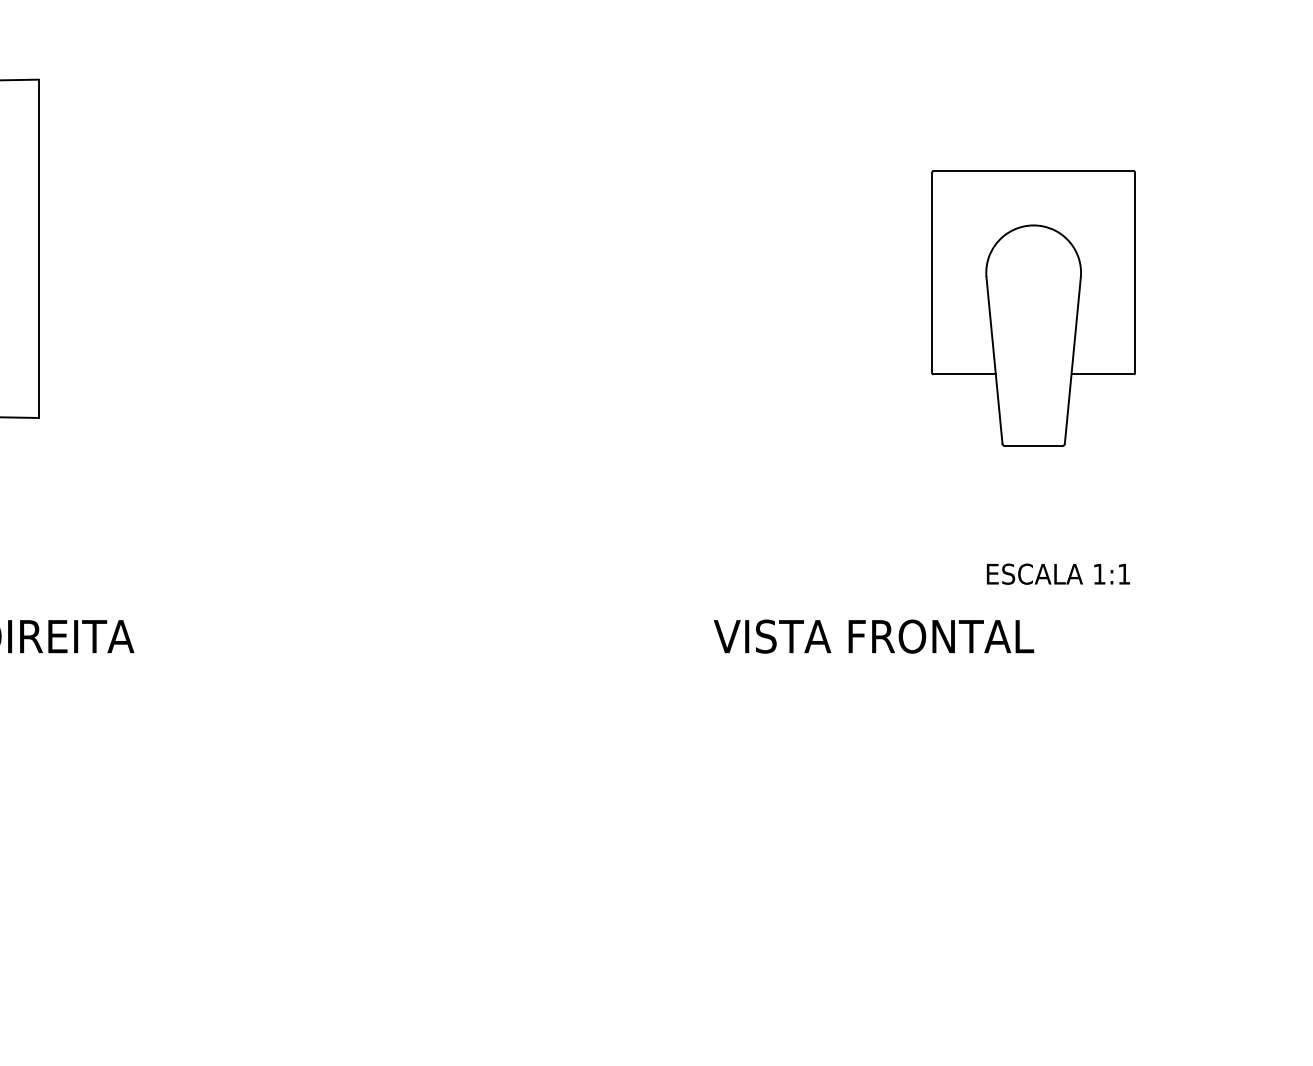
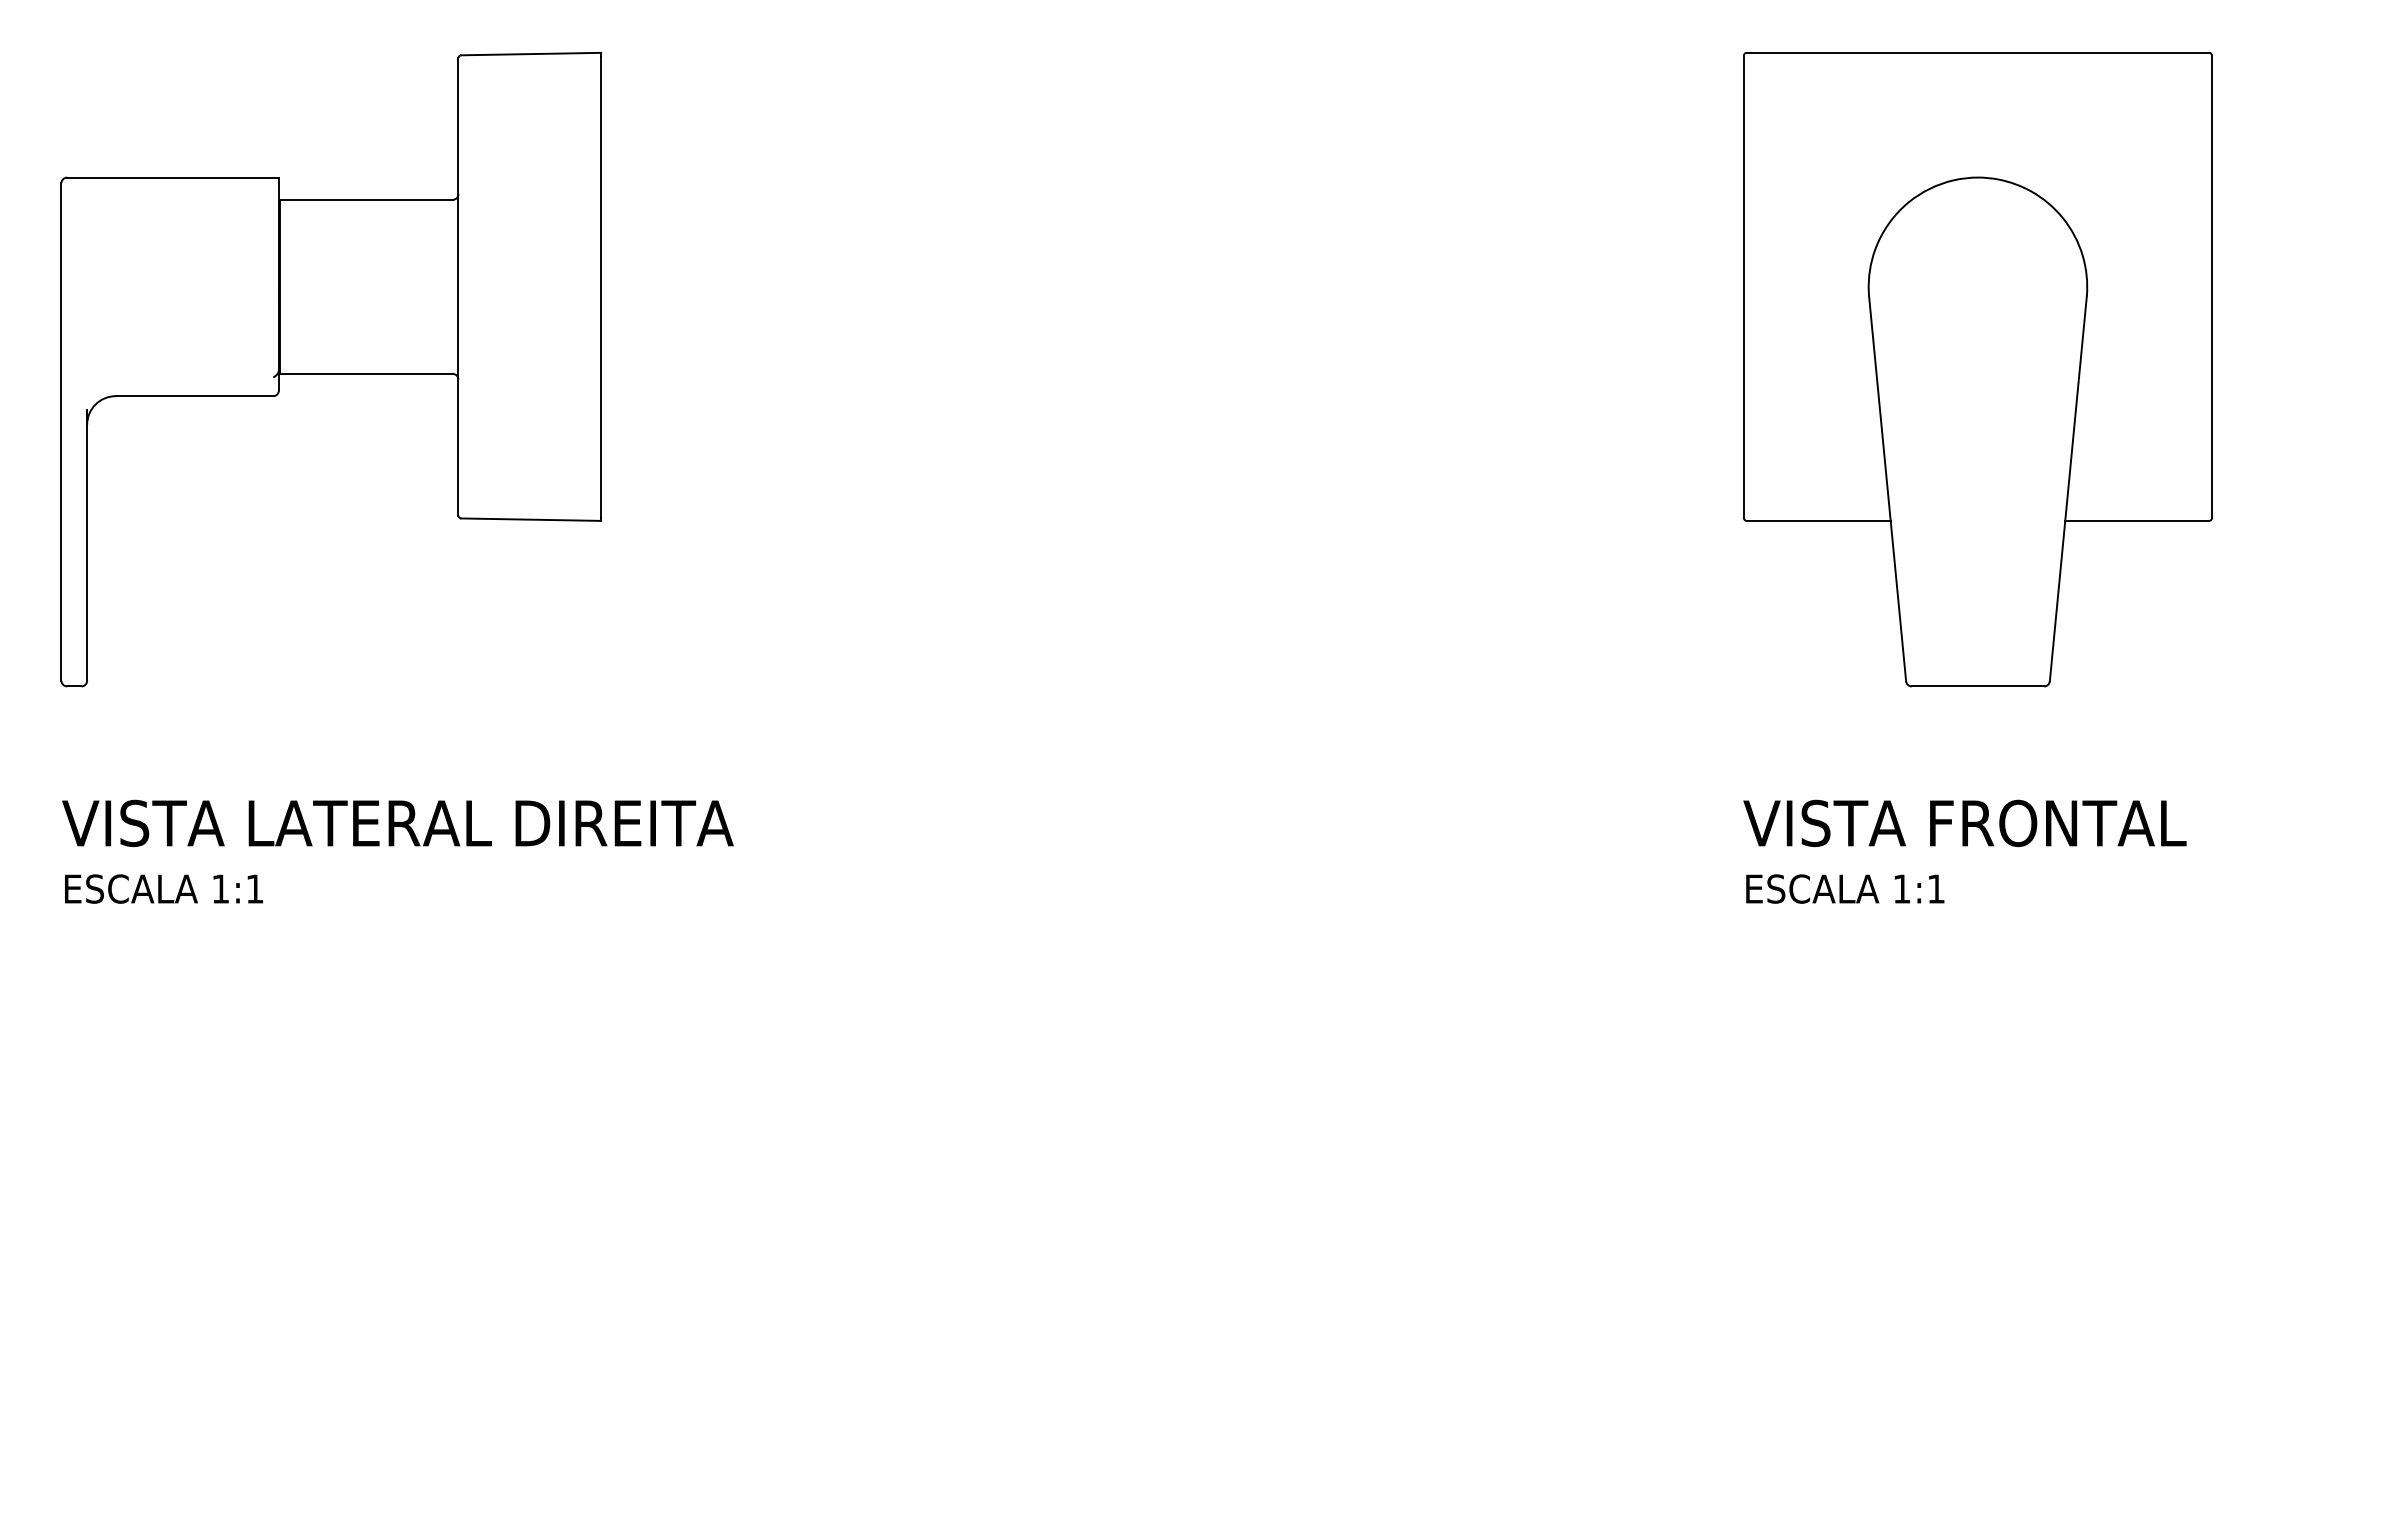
part: (1033, 308) -> (1977, 369), size x1.67
text: (1058, 573) -> (1845, 888), moved
text: (873, 636) -> (1964, 823), moved

